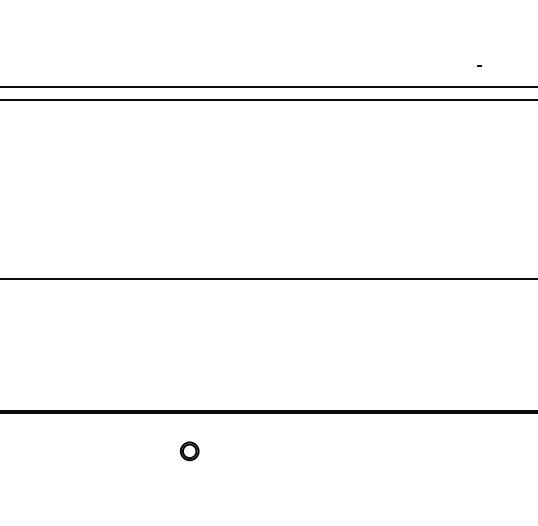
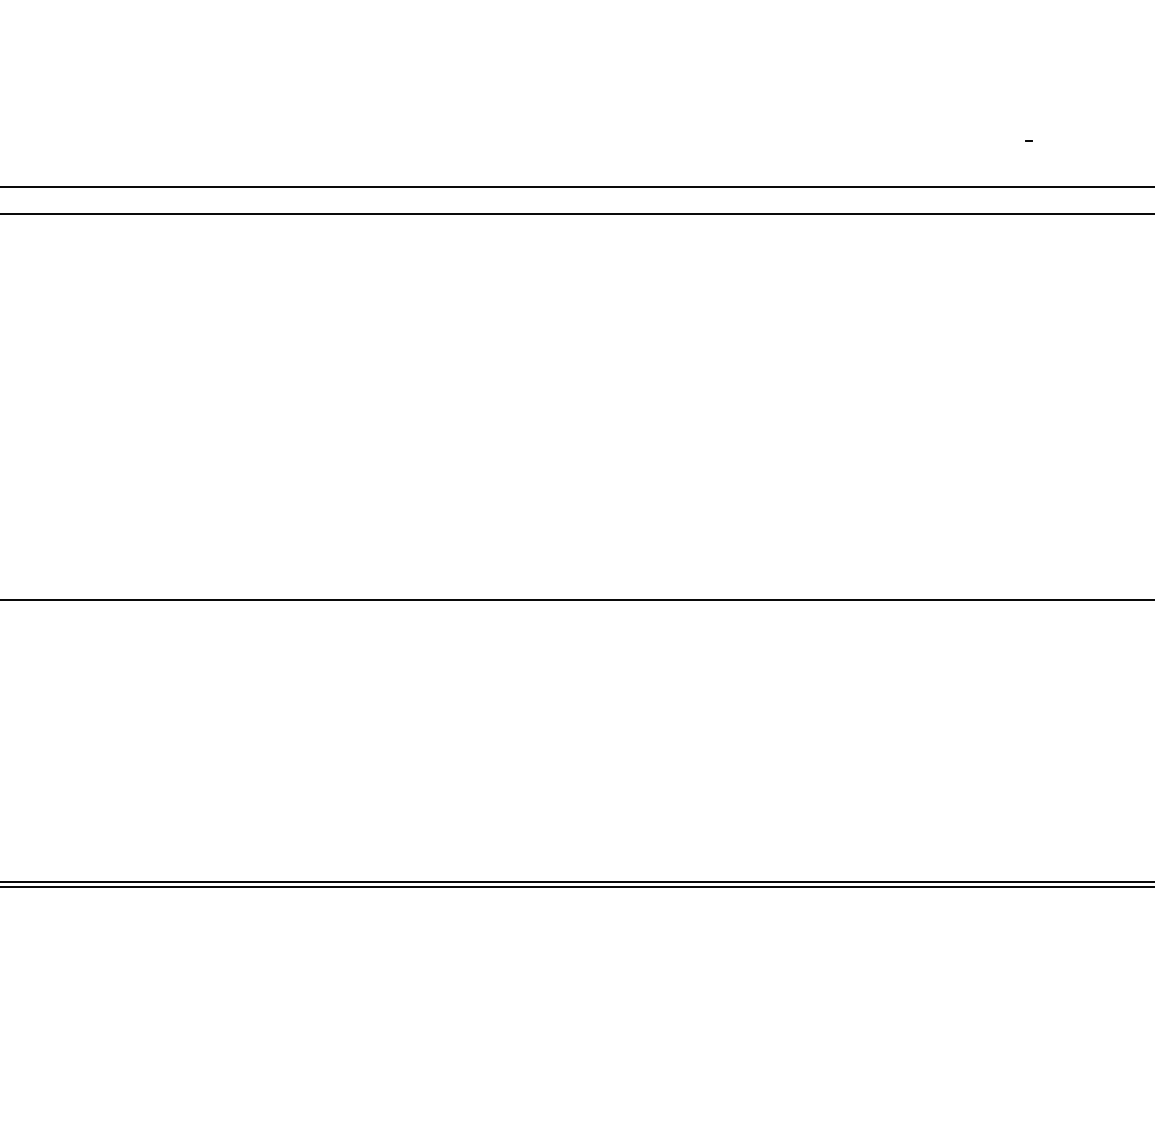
part: (189, 451) -> (406, 969), removed

